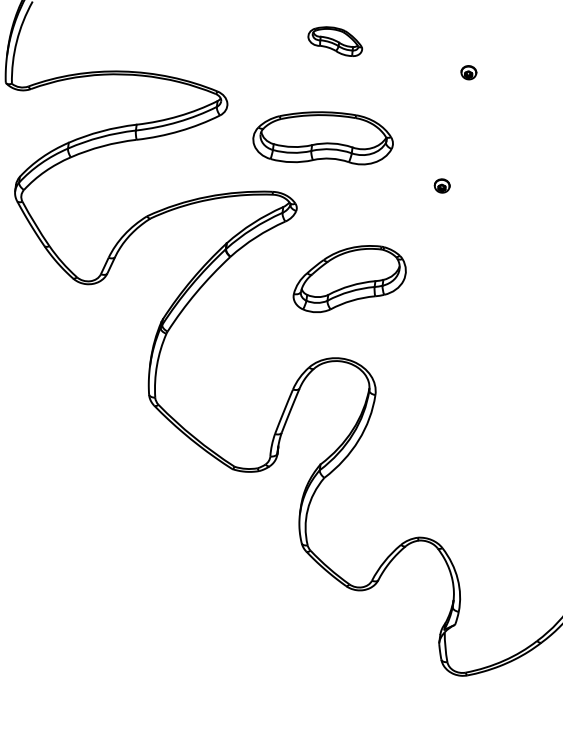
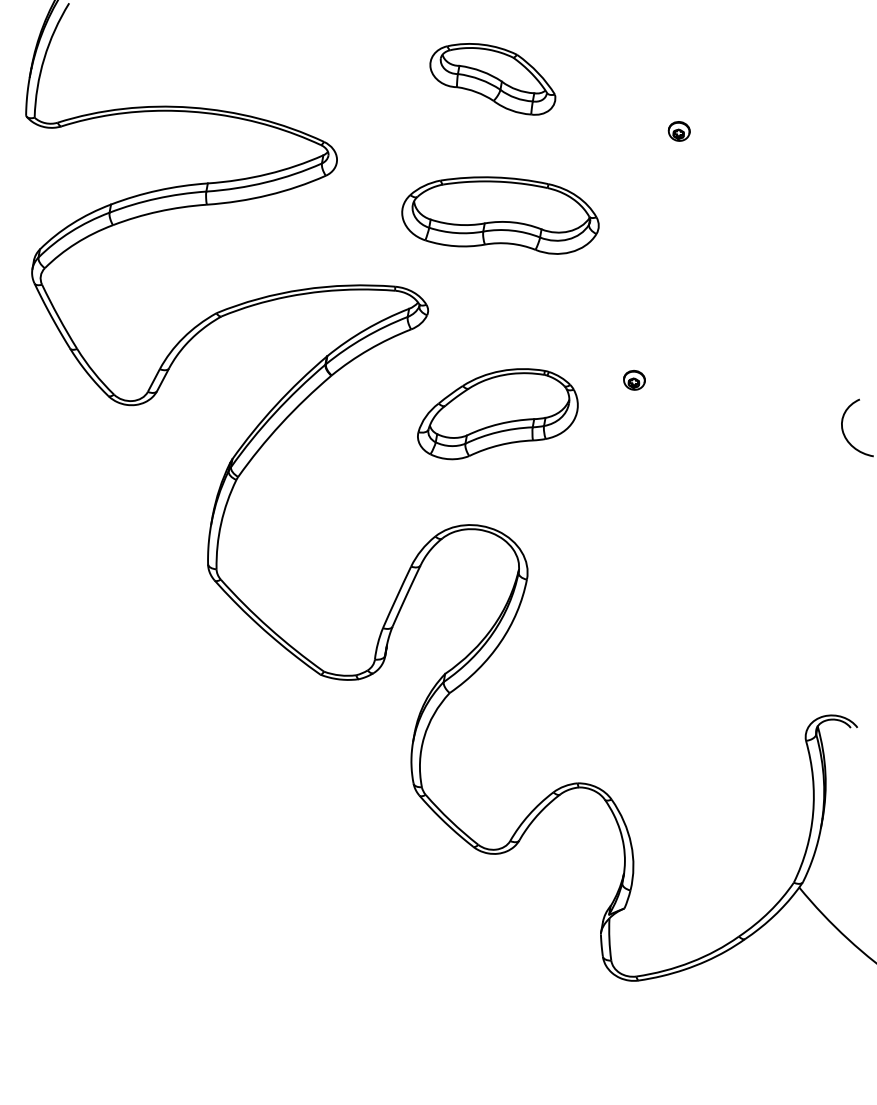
part: (334, 41) -> (492, 79), size x1.67
part: (323, 139) -> (500, 215), moved
part: (442, 186) -> (634, 380), moved

